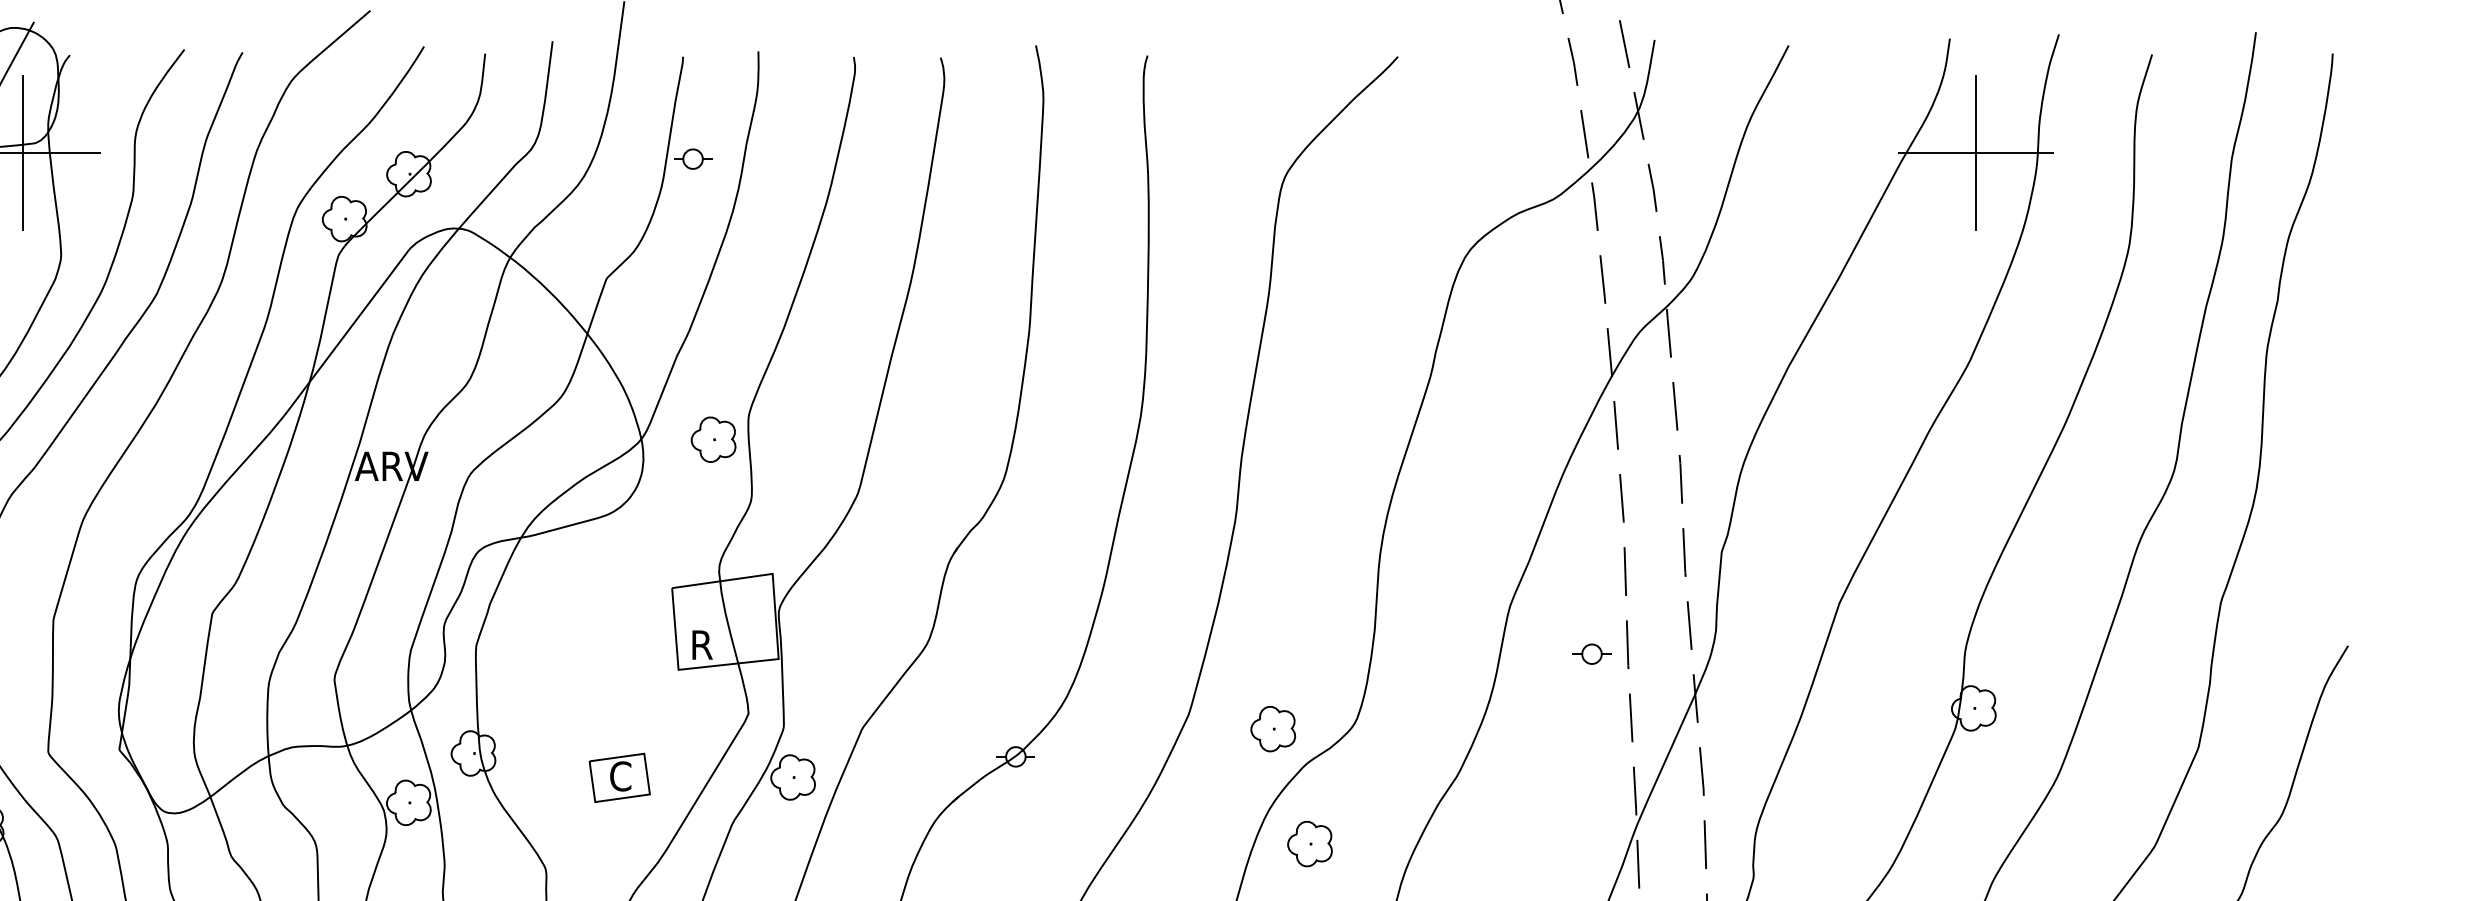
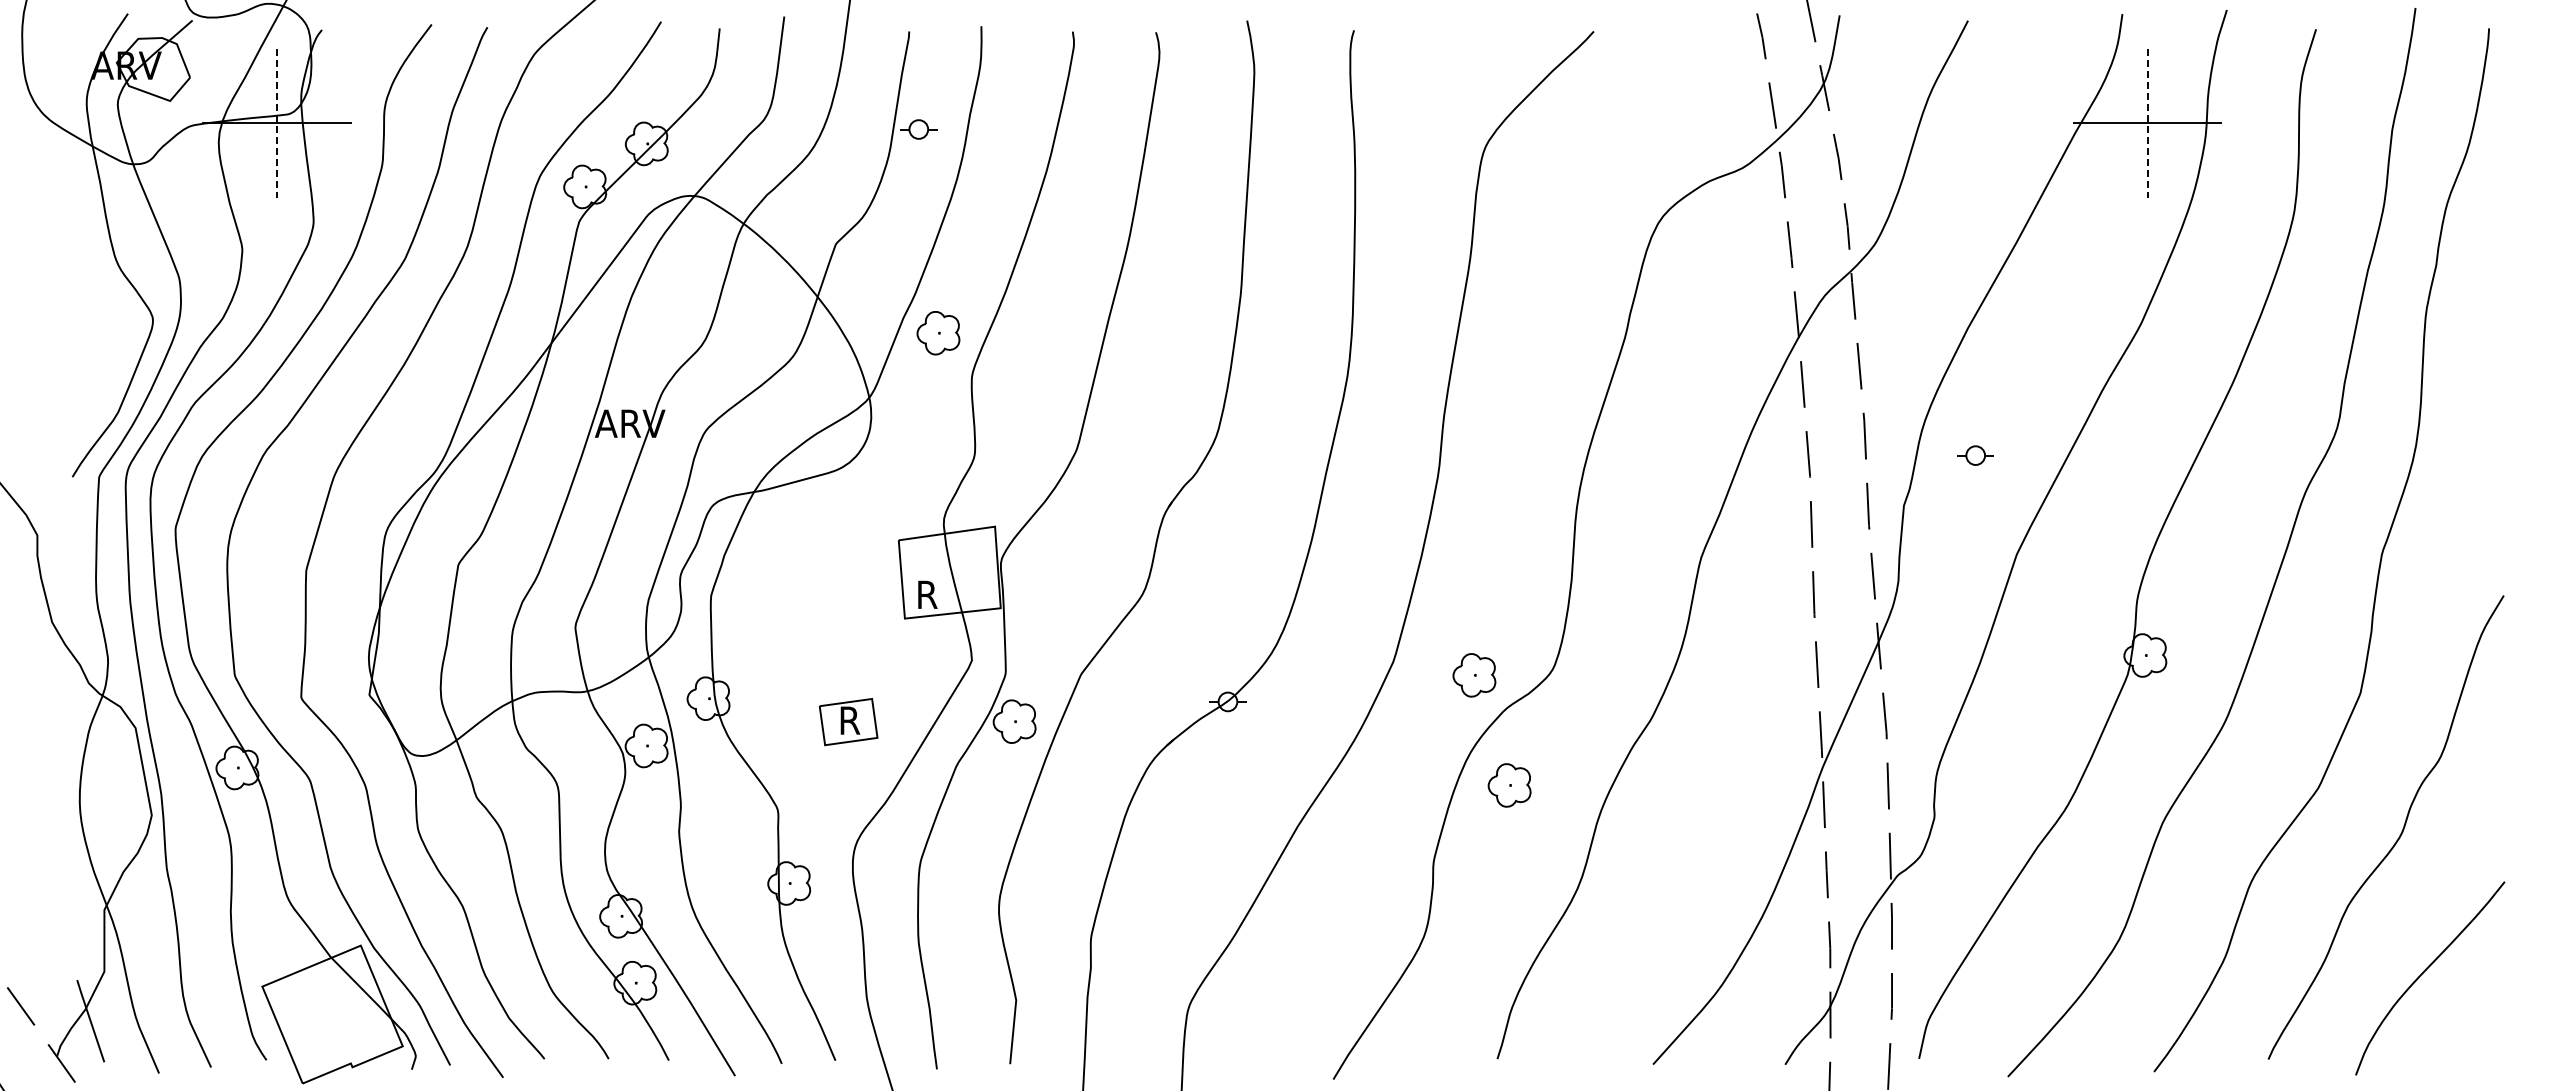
line: (22, 152) -> (276, 123), solid -> dashed
line: (1976, 152) -> (2147, 123), solid -> dashed
part: (713, 440) -> (938, 333), moved
part: (1591, 654) -> (1975, 455), moved
text: (620, 776) -> (849, 720), C -> R

